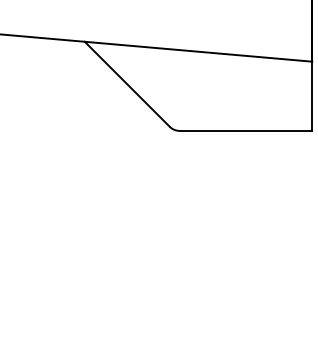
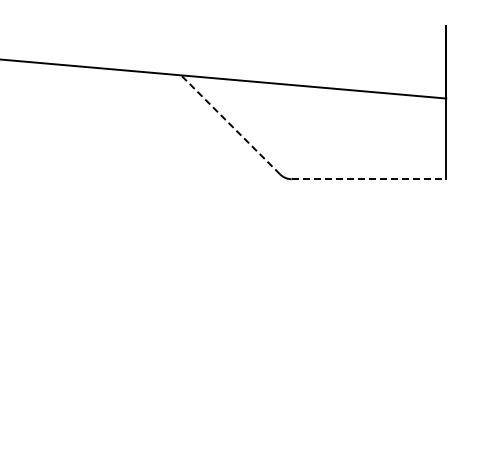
line: (127, 83) -> (230, 124), solid -> dashed
line: (246, 131) -> (369, 179), solid -> dashed

